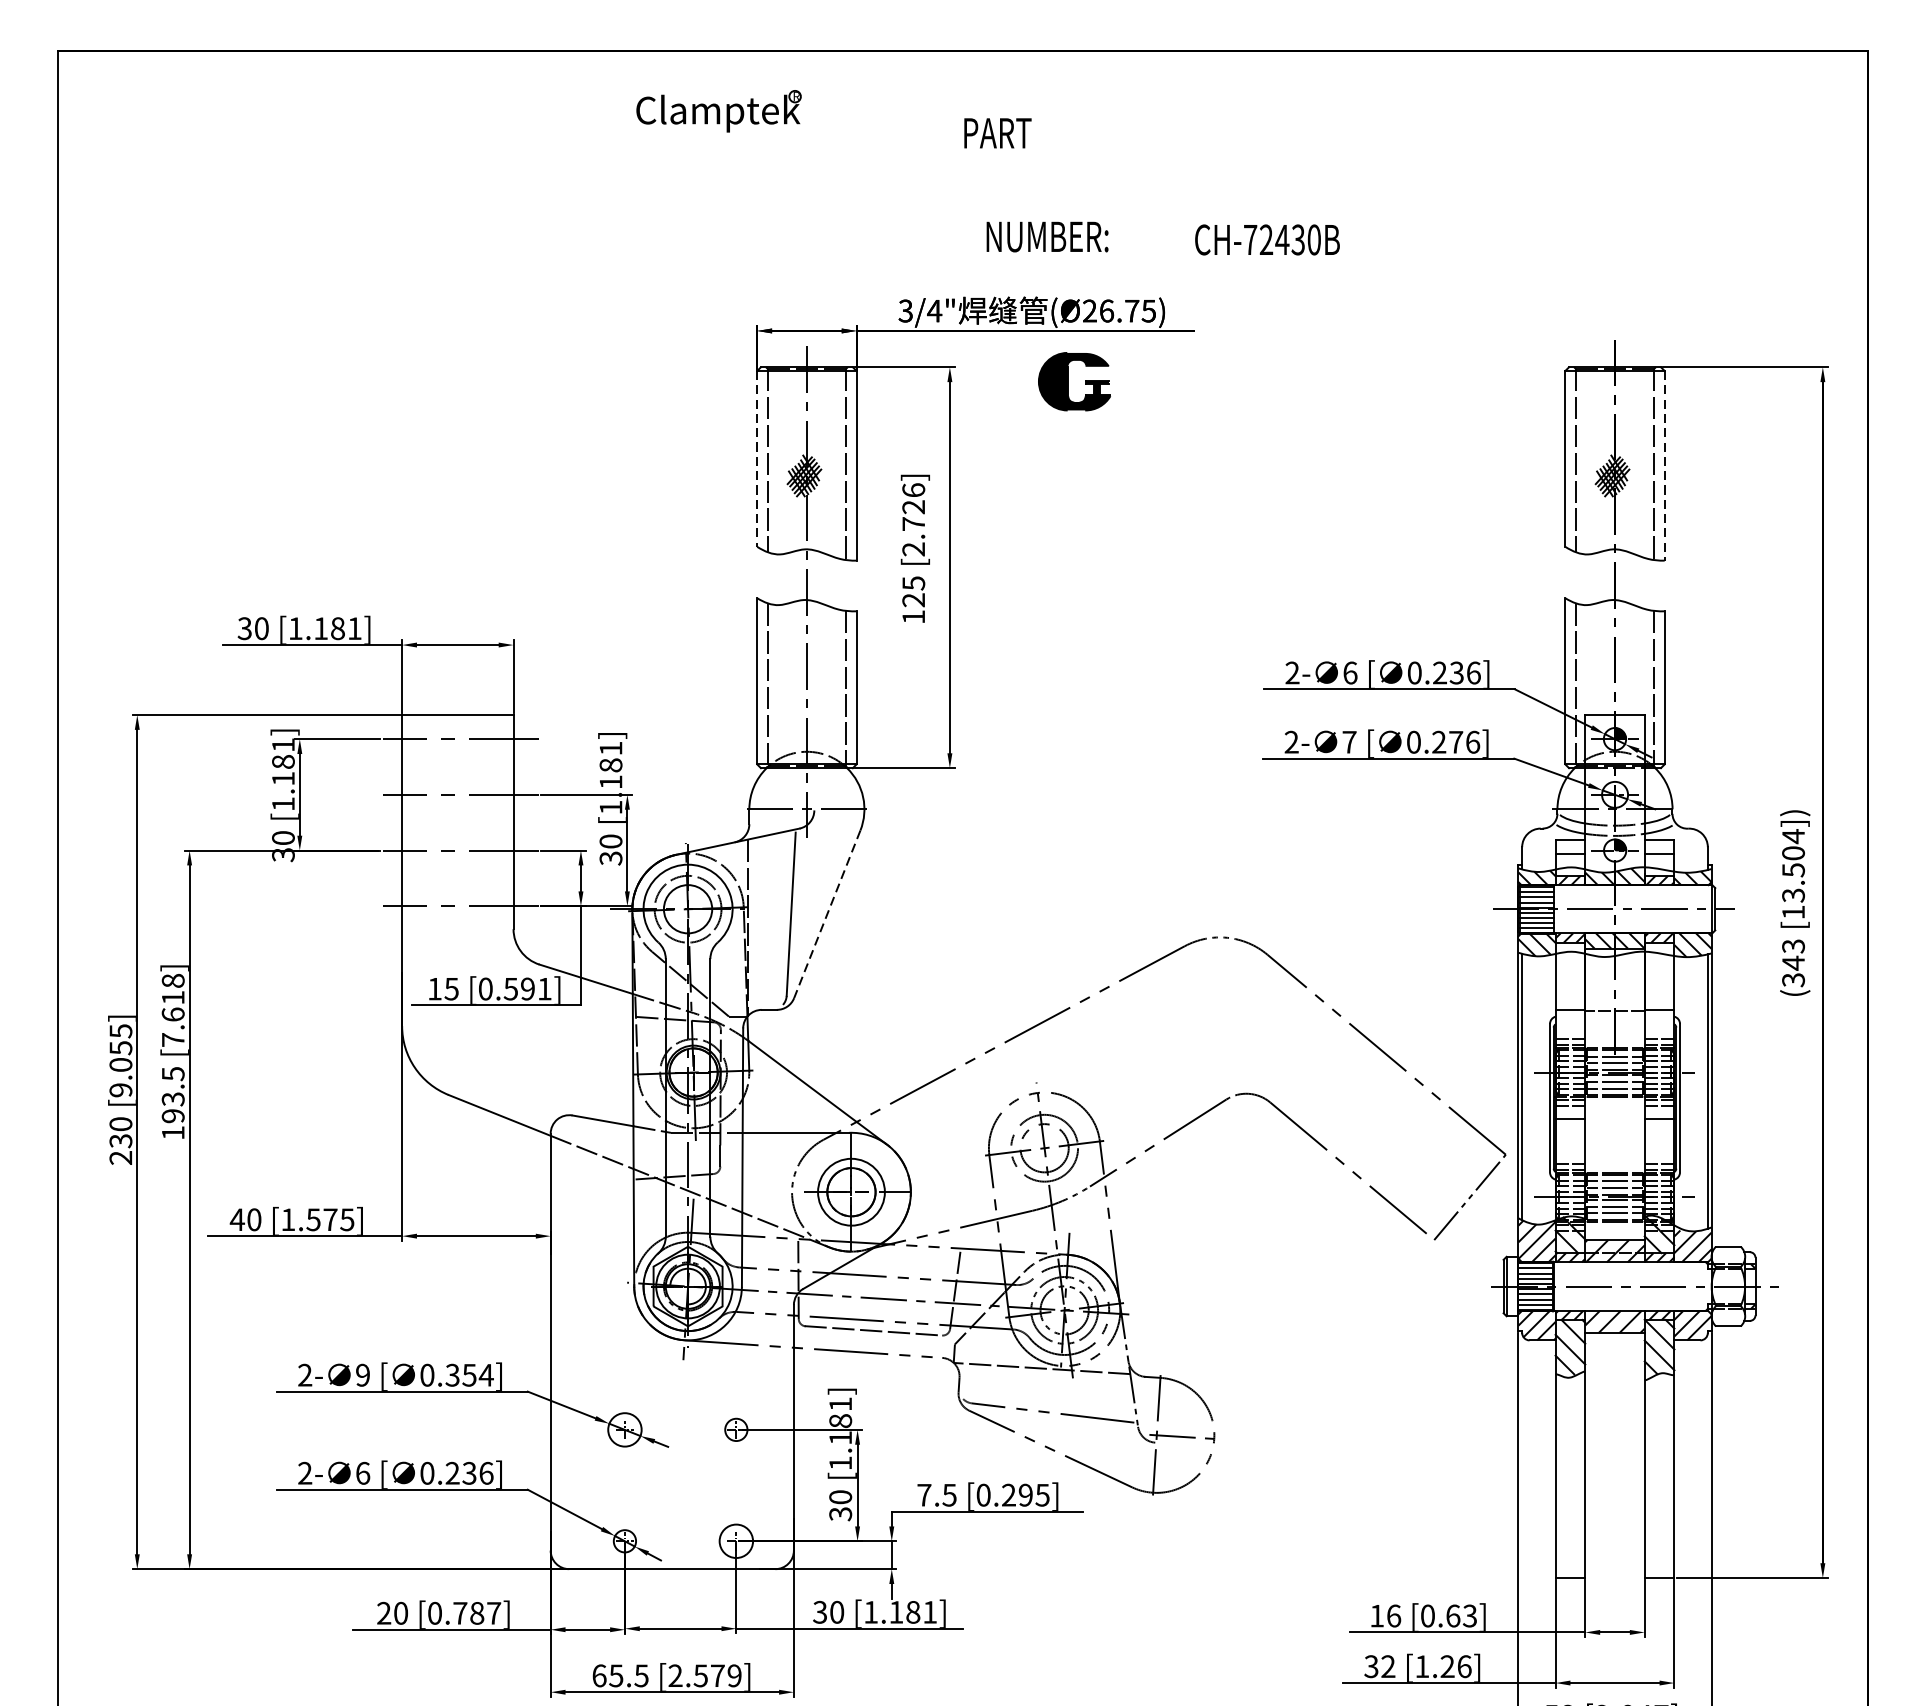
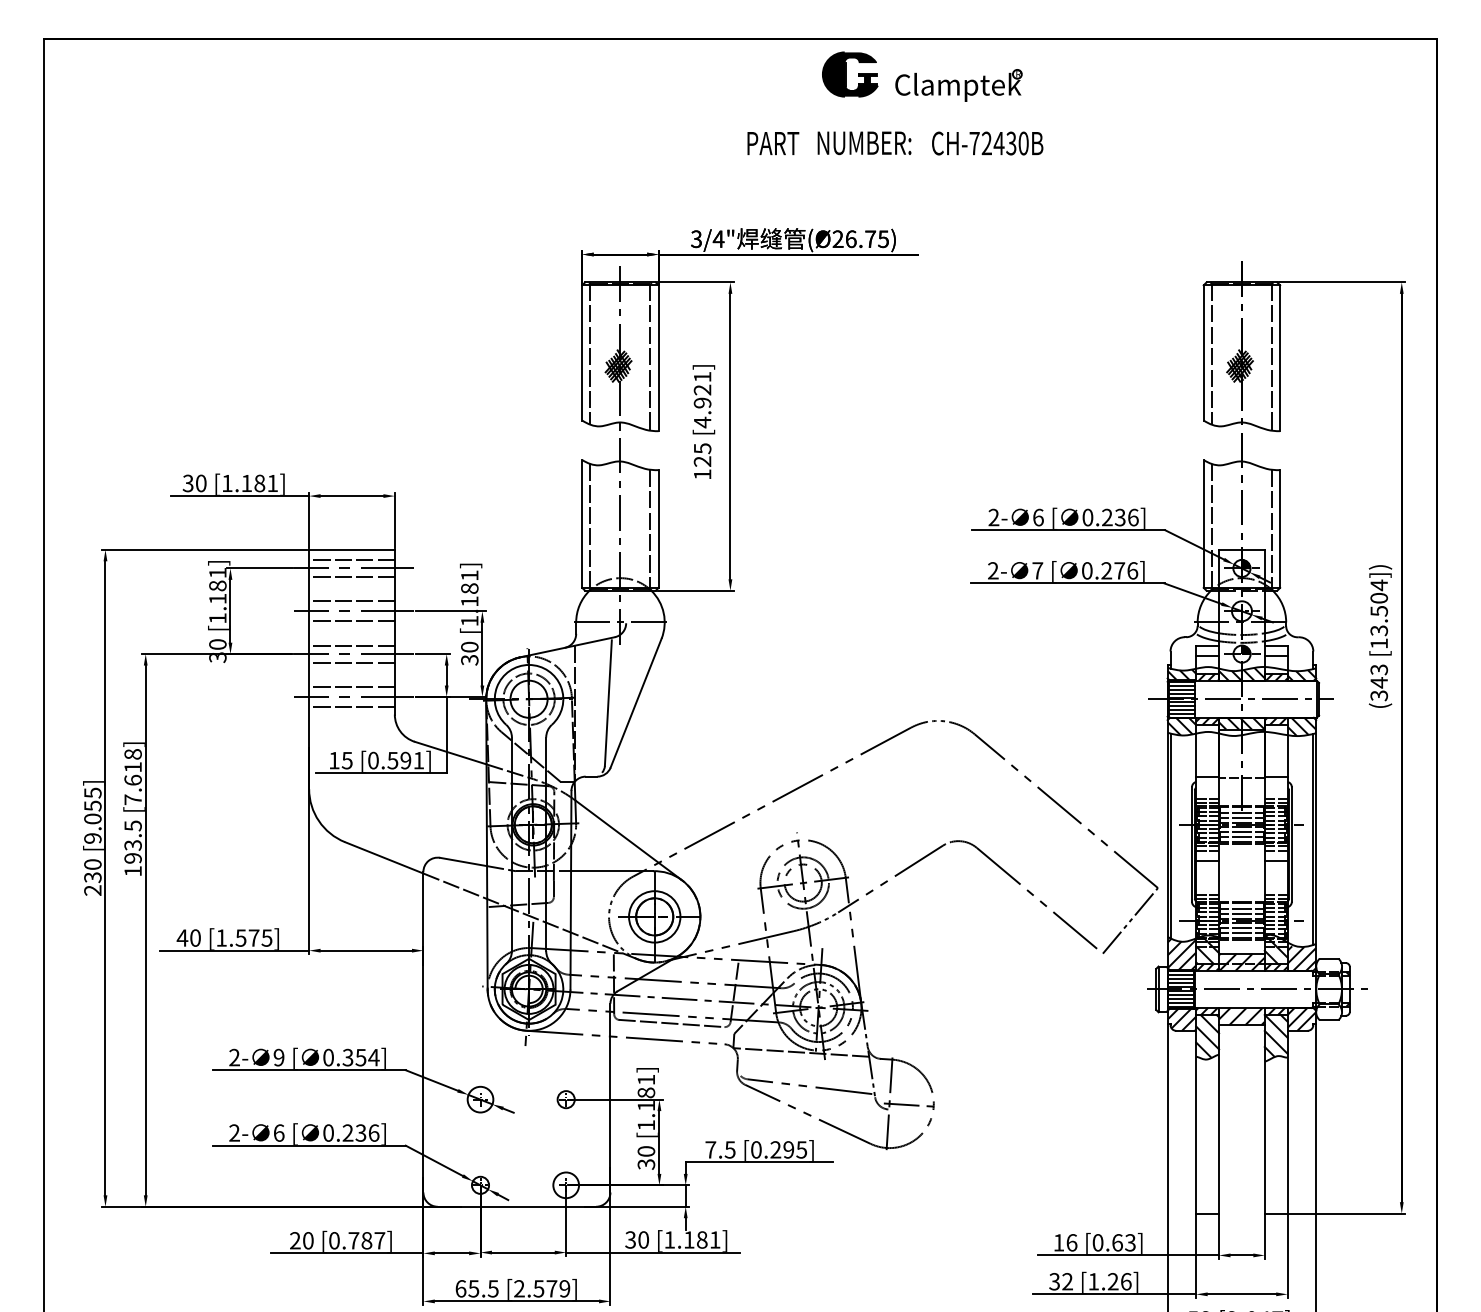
part: (718, 111) -> (958, 85), moved
text: (998, 133) -> (773, 143), moved
text: (1047, 237) -> (864, 143), moved
text: (1267, 239) -> (987, 143), moved
part: (1074, 381) -> (850, 74), moved
line: (757, 458) -> (582, 352), dashed -> solid
line: (1665, 466) -> (1280, 358), dashed -> solid
text: (913, 519) -> (702, 399), [2.726] -> [4.921]
line: (457, 727) -> (351, 559), added
line: (457, 750) -> (351, 577), added
line: (457, 782) -> (351, 601), added
line: (457, 808) -> (351, 621), added
line: (457, 839) -> (351, 645), added
line: (457, 861) -> (351, 662), added
line: (457, 892) -> (351, 686), added
text: (1795, 903) -> (1380, 636), moved
line: (826, 914) -> (635, 703), dashed -> solid
line: (457, 918) -> (351, 706), added

